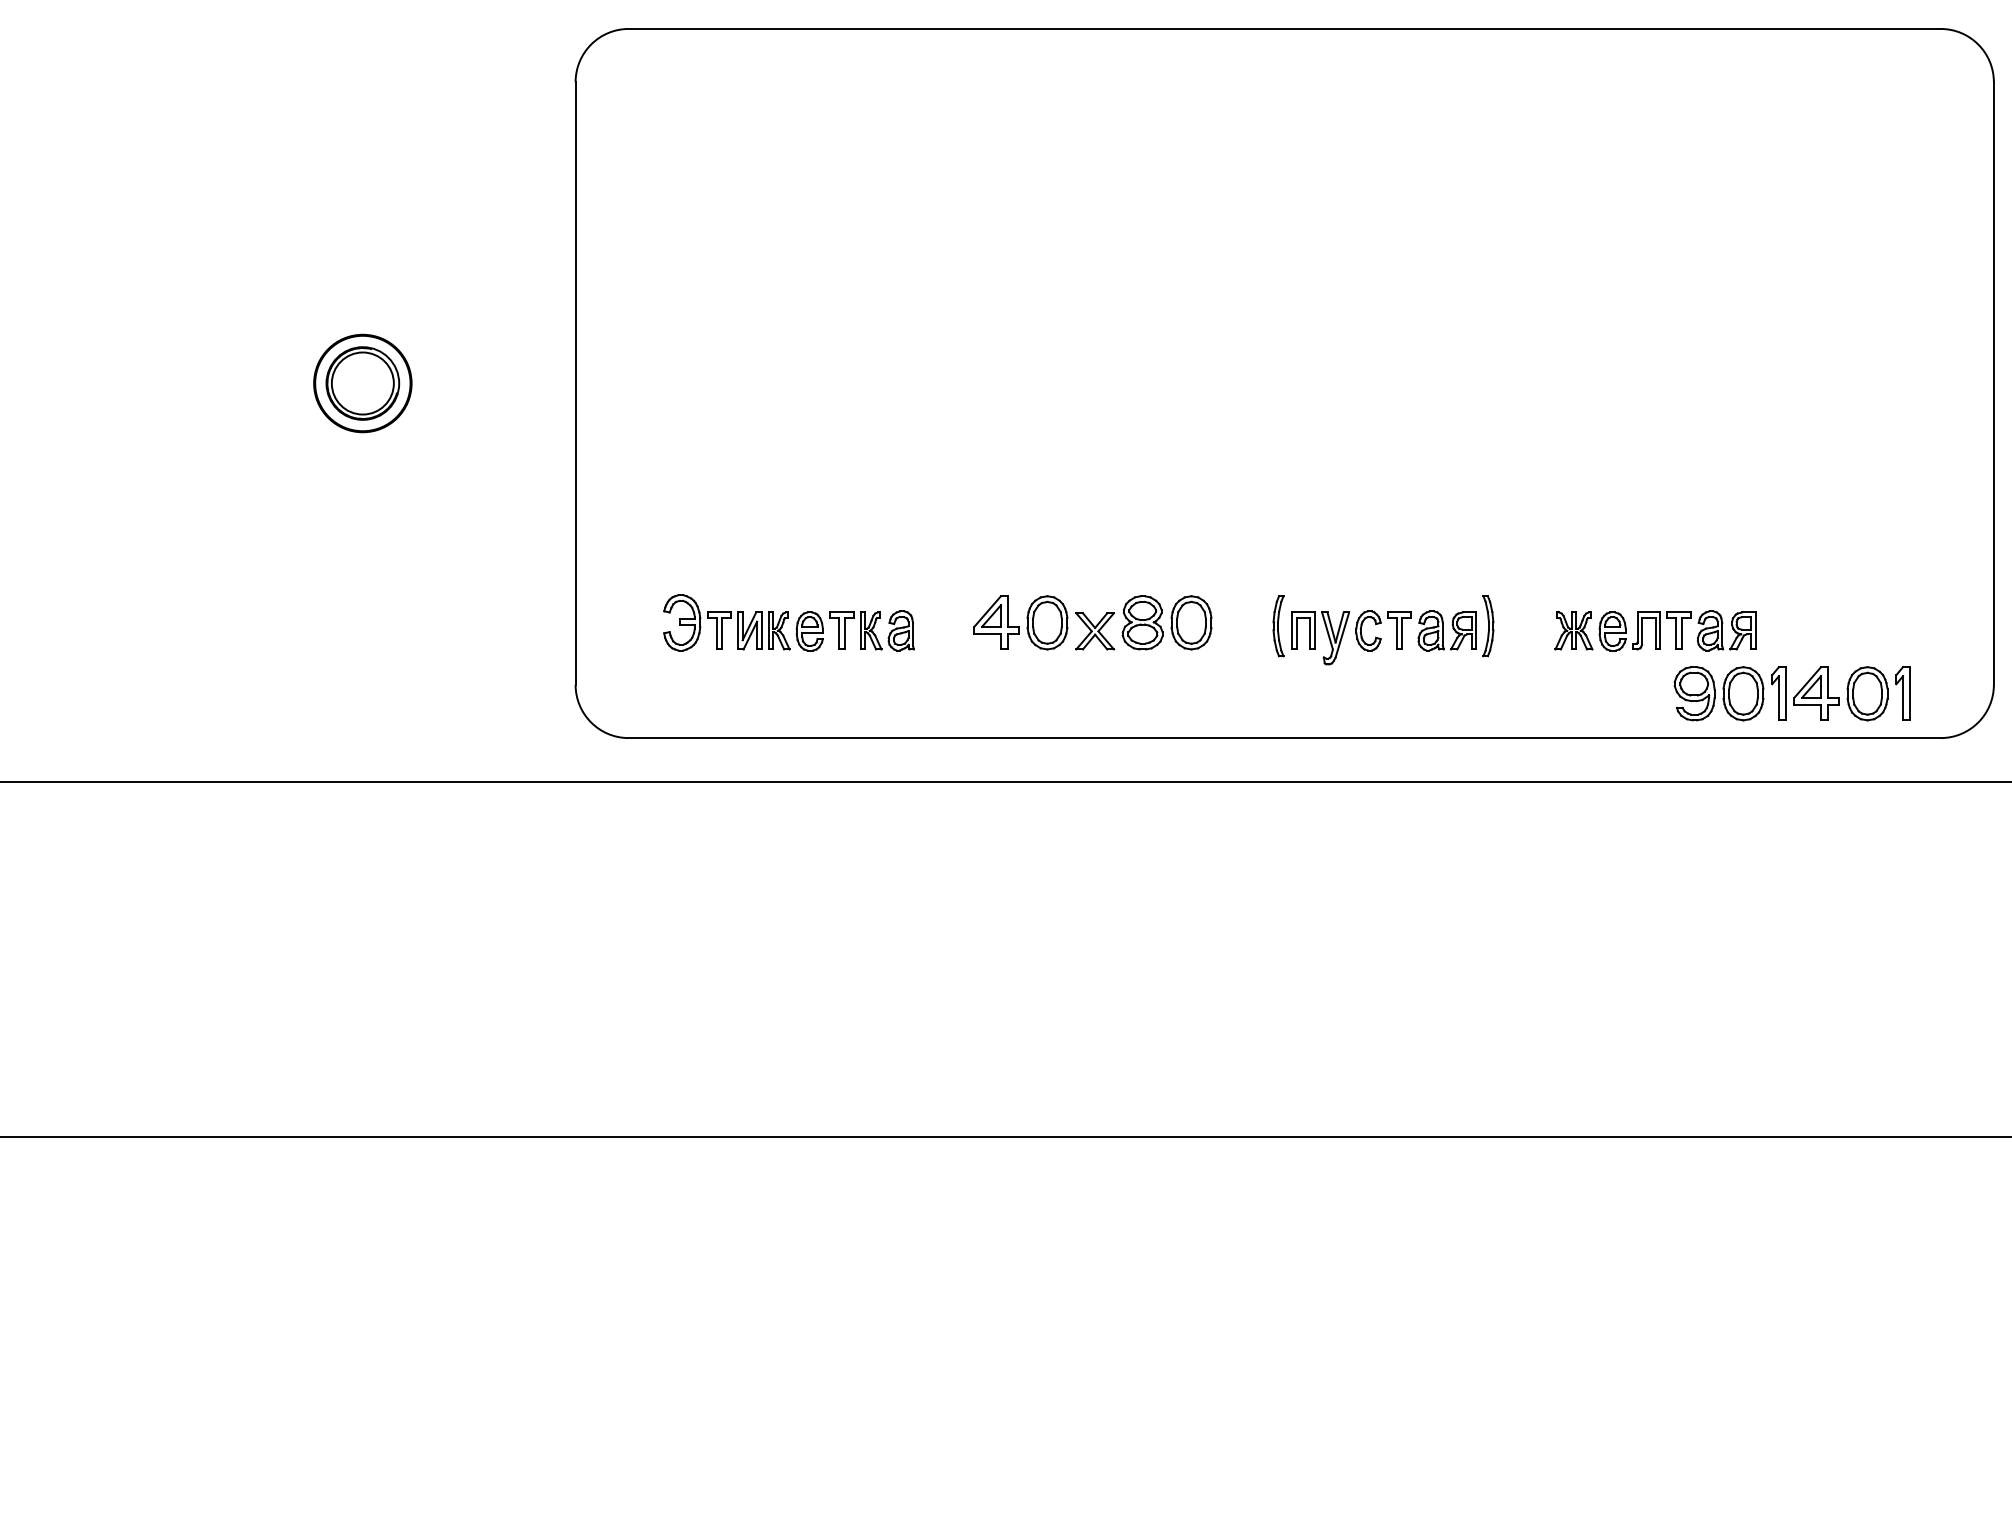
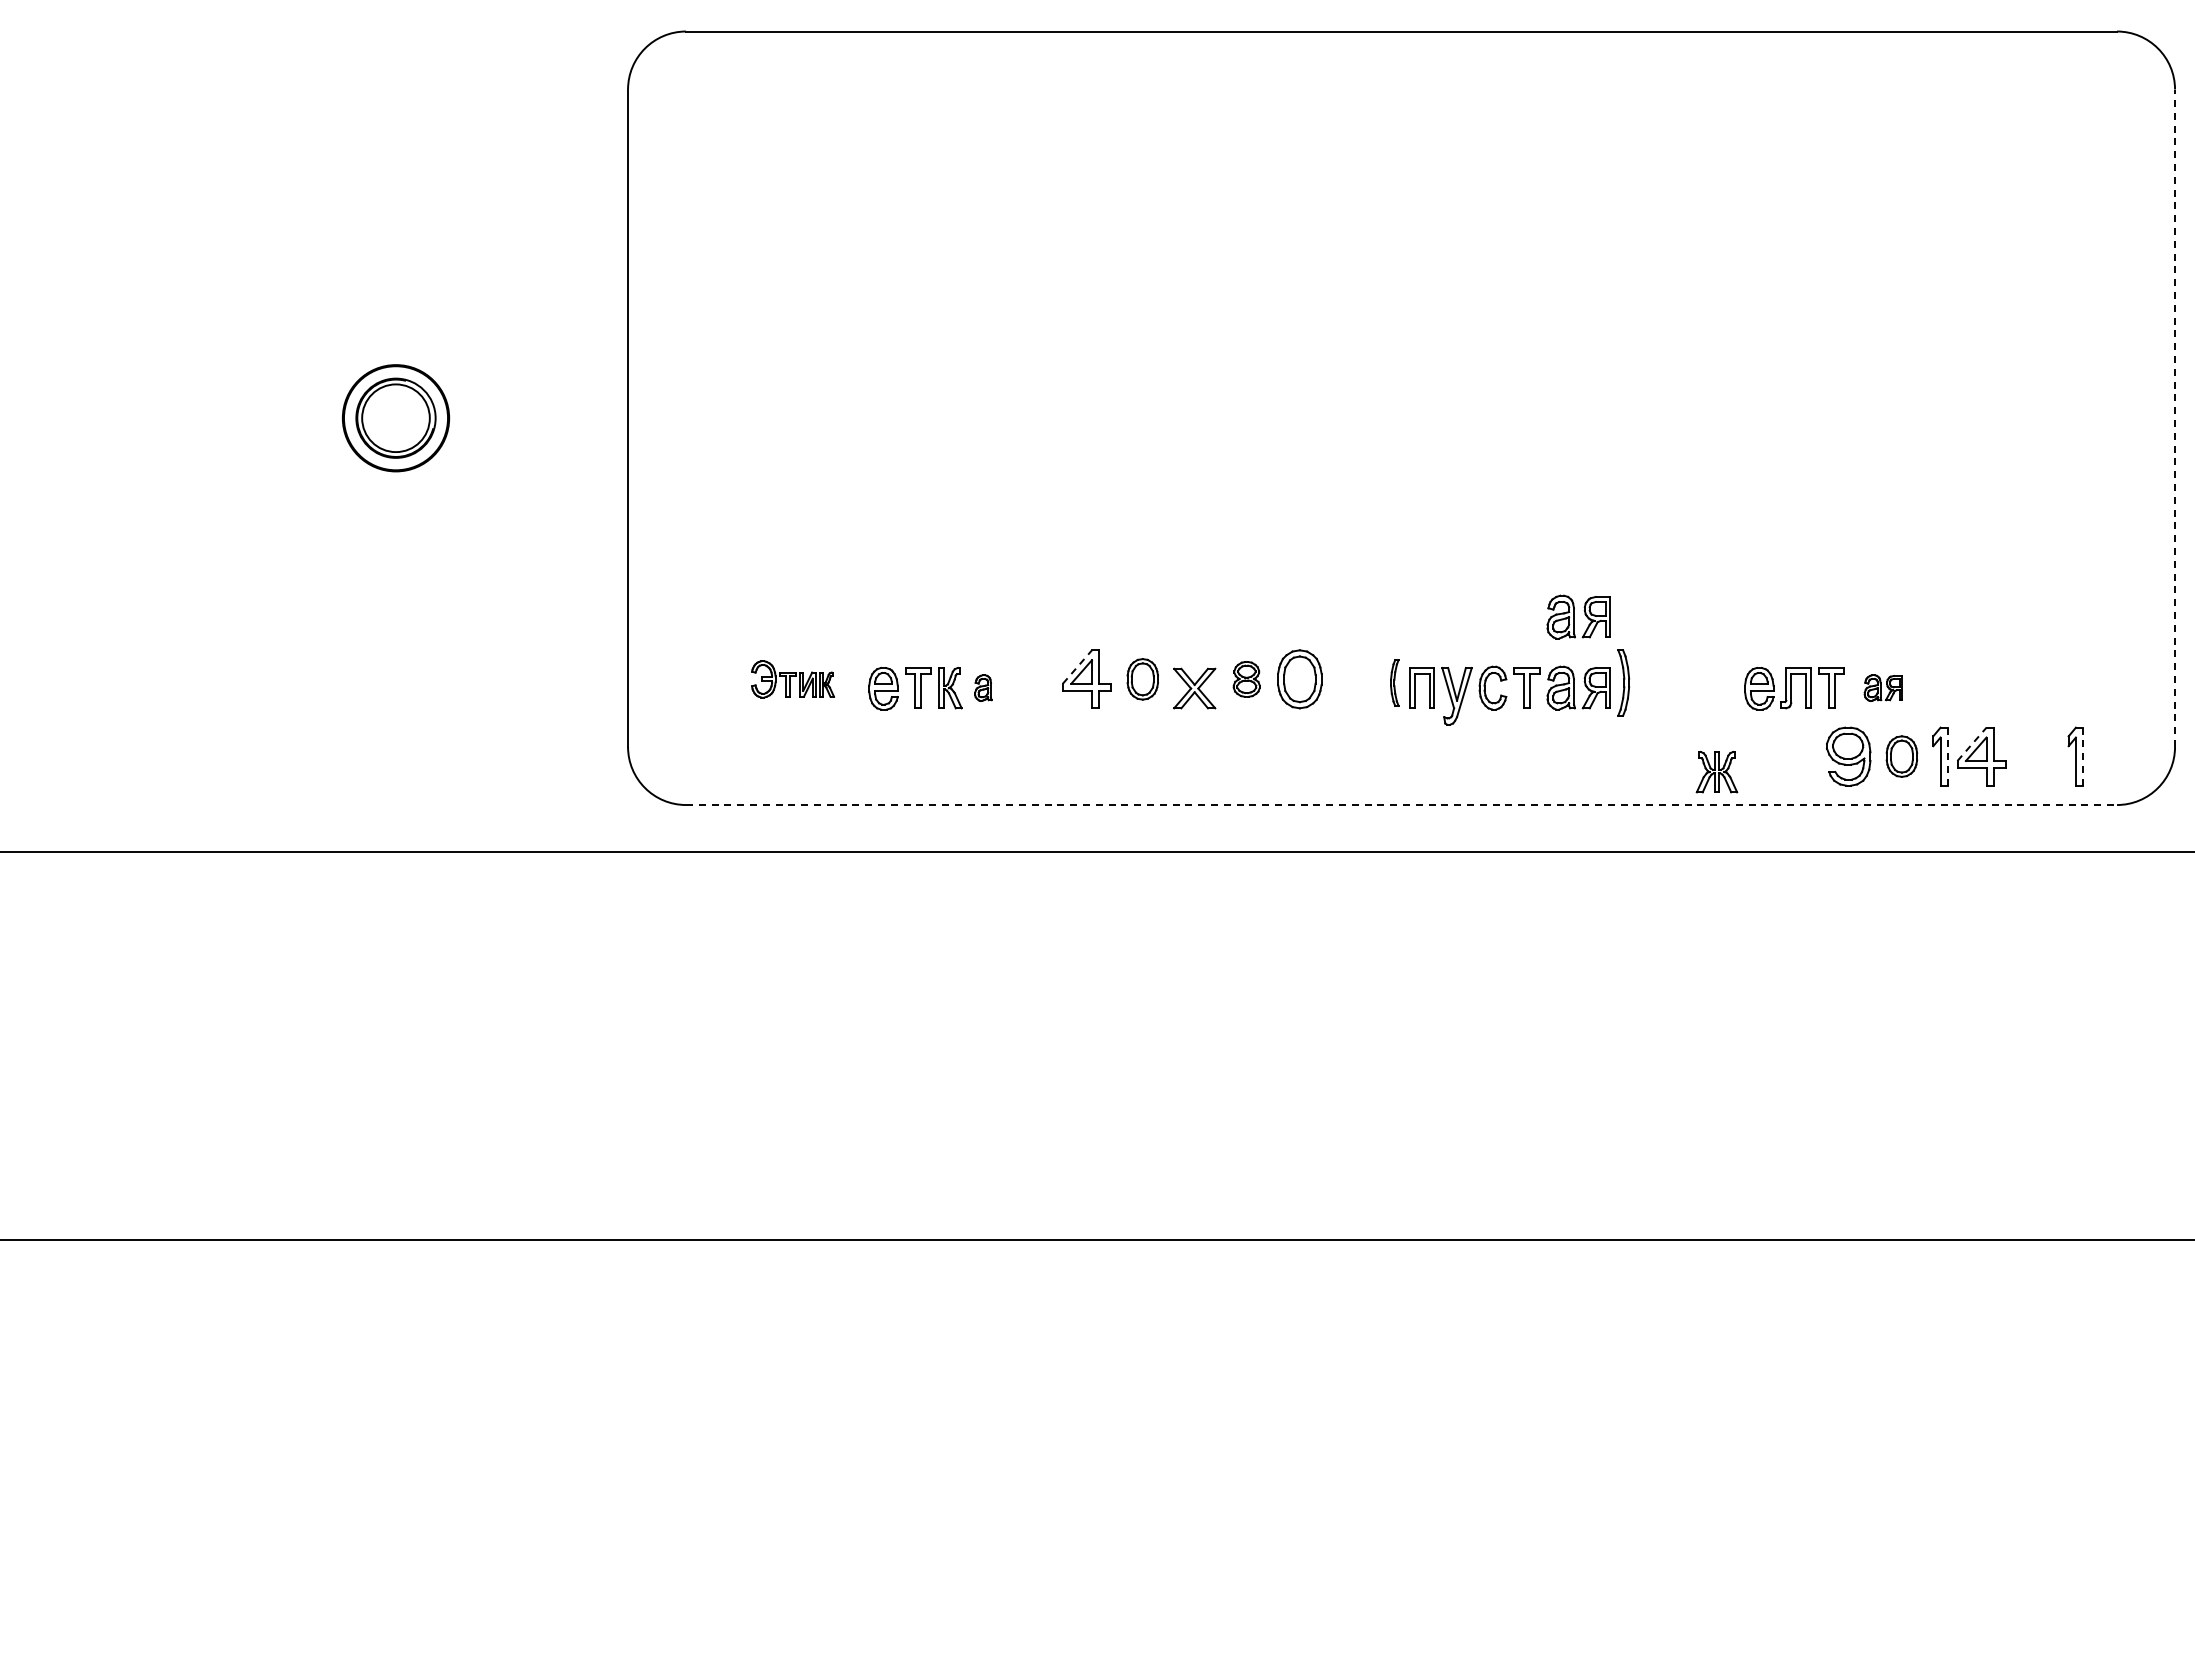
line: (1994, 383) -> (2175, 418), solid -> dashed
part: (1446, 565) -> (1578, 616), added
line: (987, 611) -> (1077, 666), solid -> dashed
part: (726, 623) -> (792, 679), size x0.6
part: (1047, 623) -> (1142, 679), size x0.7
part: (1142, 623) -> (1246, 679), size x0.6
part: (1278, 625) -> (1394, 682), size x0.7
part: (901, 630) -> (983, 687), size x0.6
part: (1726, 630) -> (1883, 687), size x0.6
part: (1573, 631) -> (1716, 772), moved
line: (1808, 681) -> (1972, 743), solid -> dashed
part: (1743, 693) -> (1901, 756), size x0.7
part: (1866, 693) -> (2036, 756), removed
line: (1785, 694) -> (1947, 757), solid -> dashed
line: (1909, 694) -> (2083, 757), solid -> dashed
line: (1285, 738) -> (1402, 805), solid -> dashed

